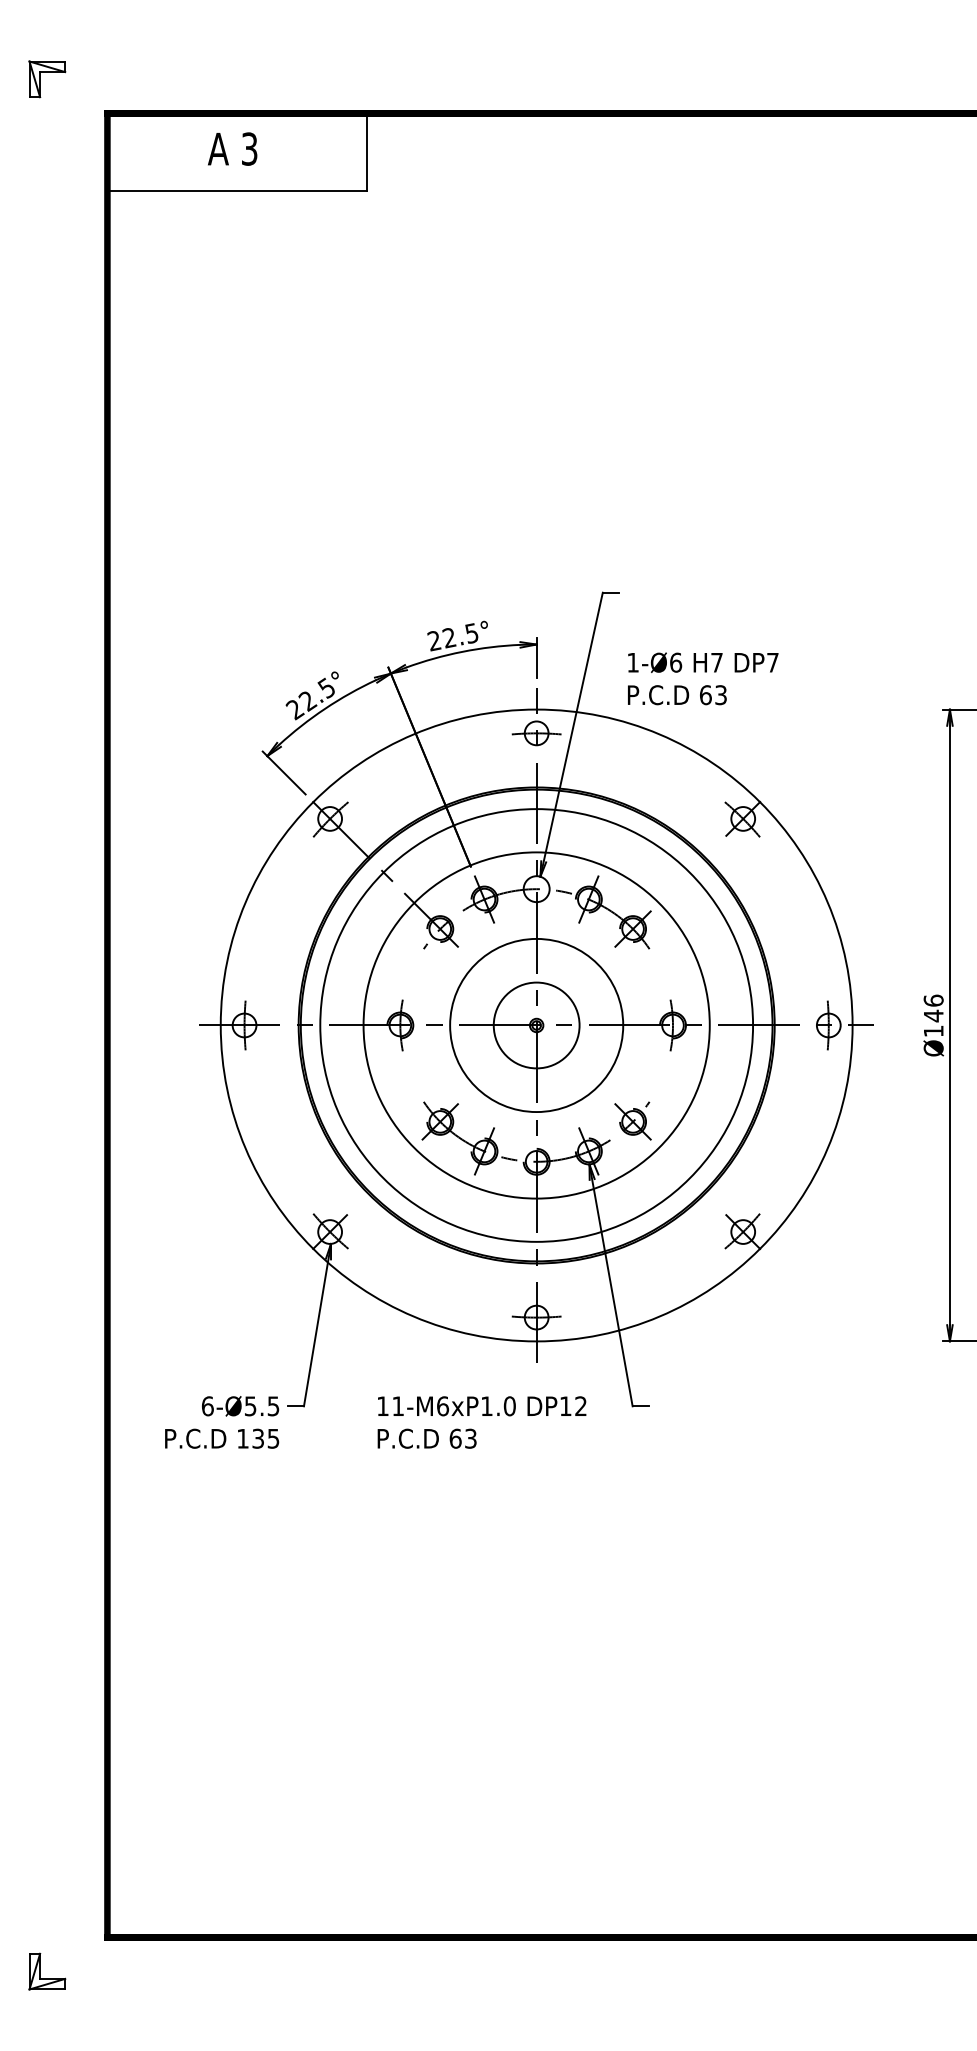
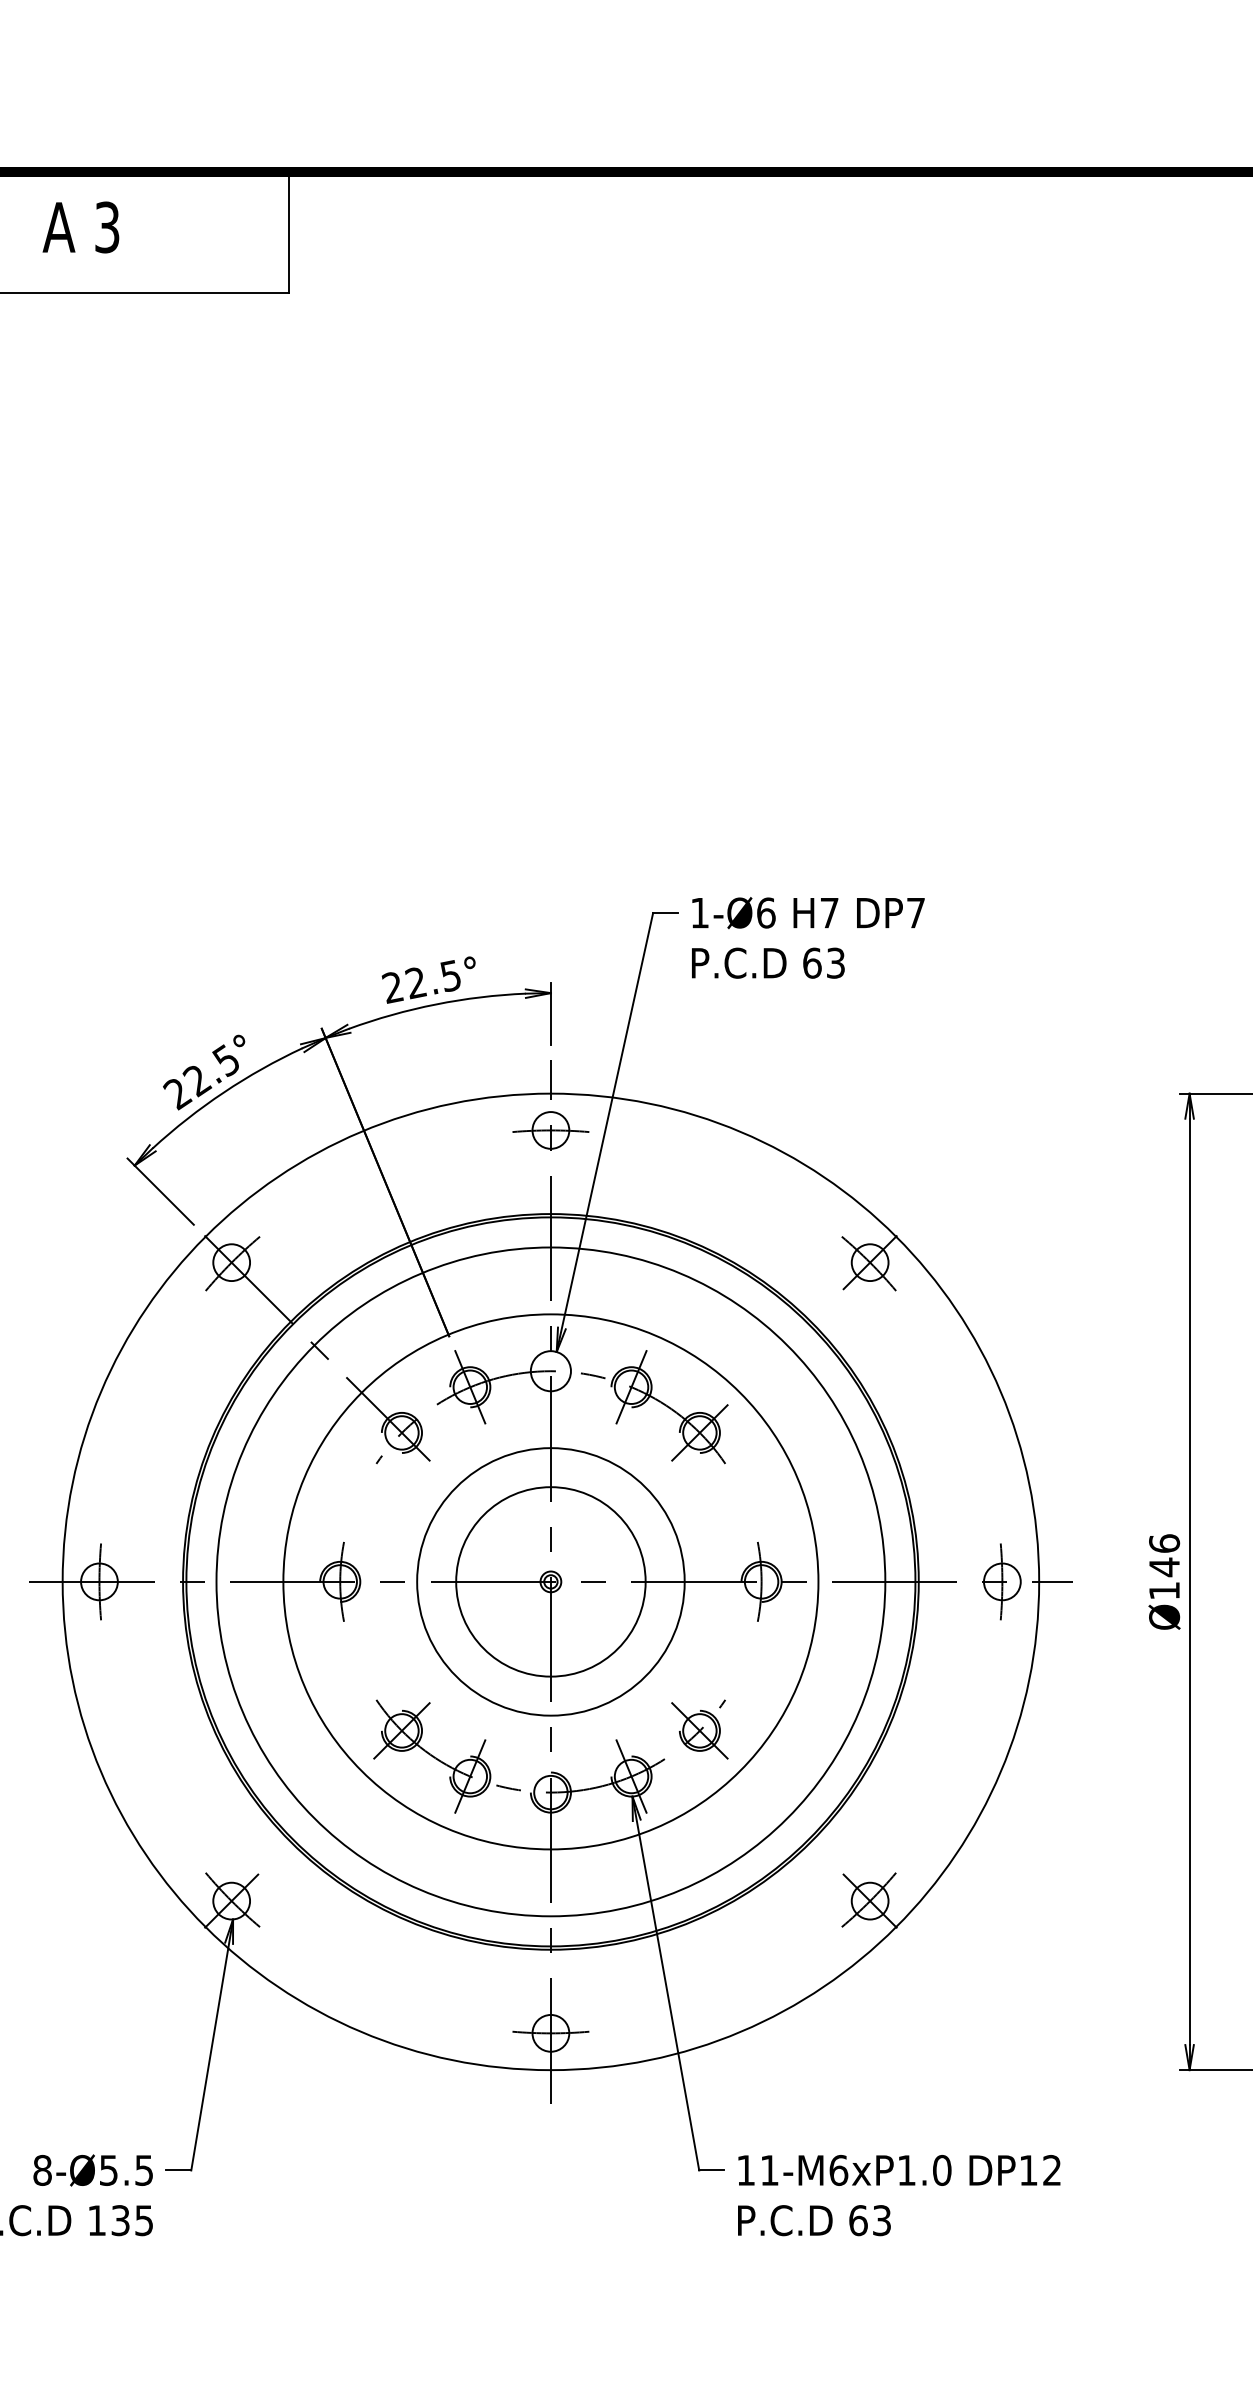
text: (703, 678) -> (808, 937), moved
circle: (536, 1025) -> (550, 1581), size x1.43
text: (207, 1406) -> (42, 2170), 6-Ø5.5 -> 8-Ø5.5
text: (481, 1422) -> (898, 2195), moved

